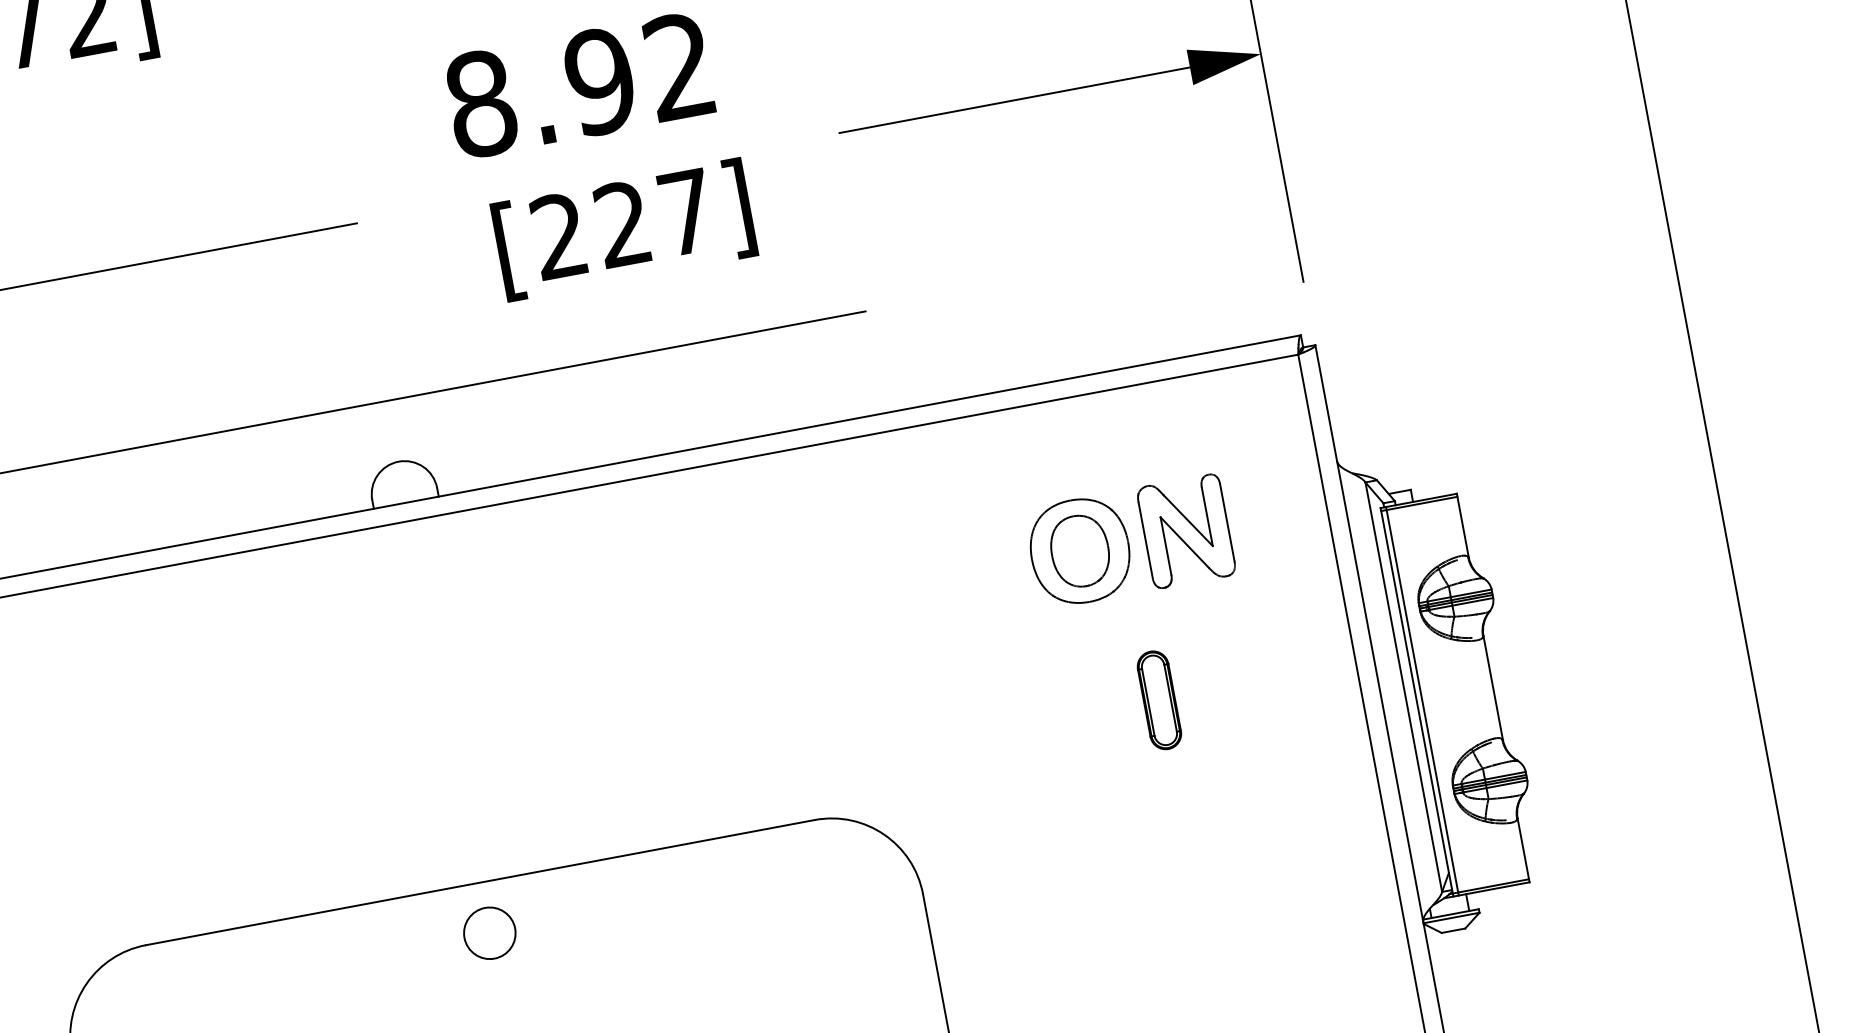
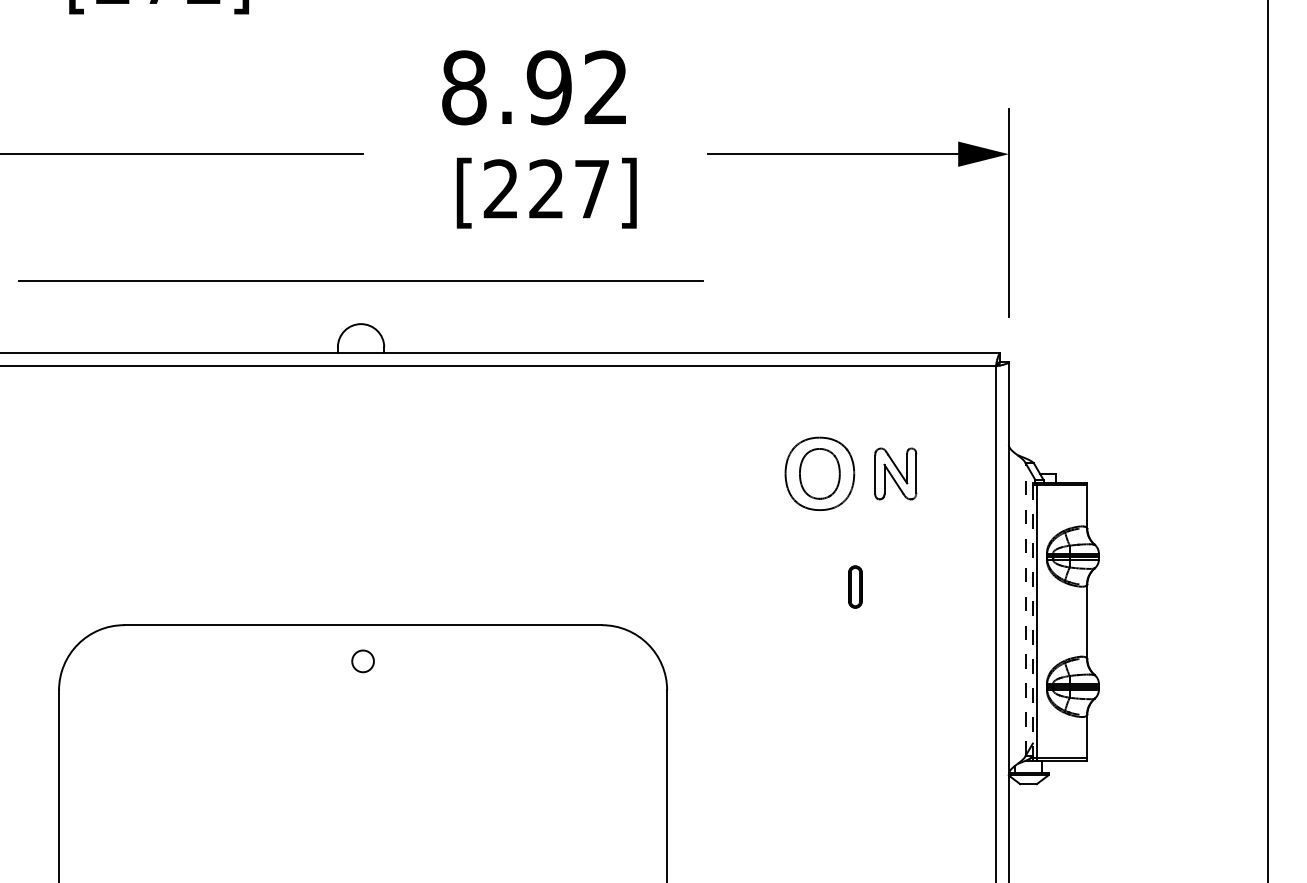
part: (1185, 530) -> (895, 473), size x0.7
line: (1403, 687) -> (1025, 609), solid -> dashed
part: (1159, 699) -> (855, 586), size x0.6
line: (1416, 702) -> (1032, 621), solid -> dashed
circle: (490, 933) -> (363, 661), size x0.6

